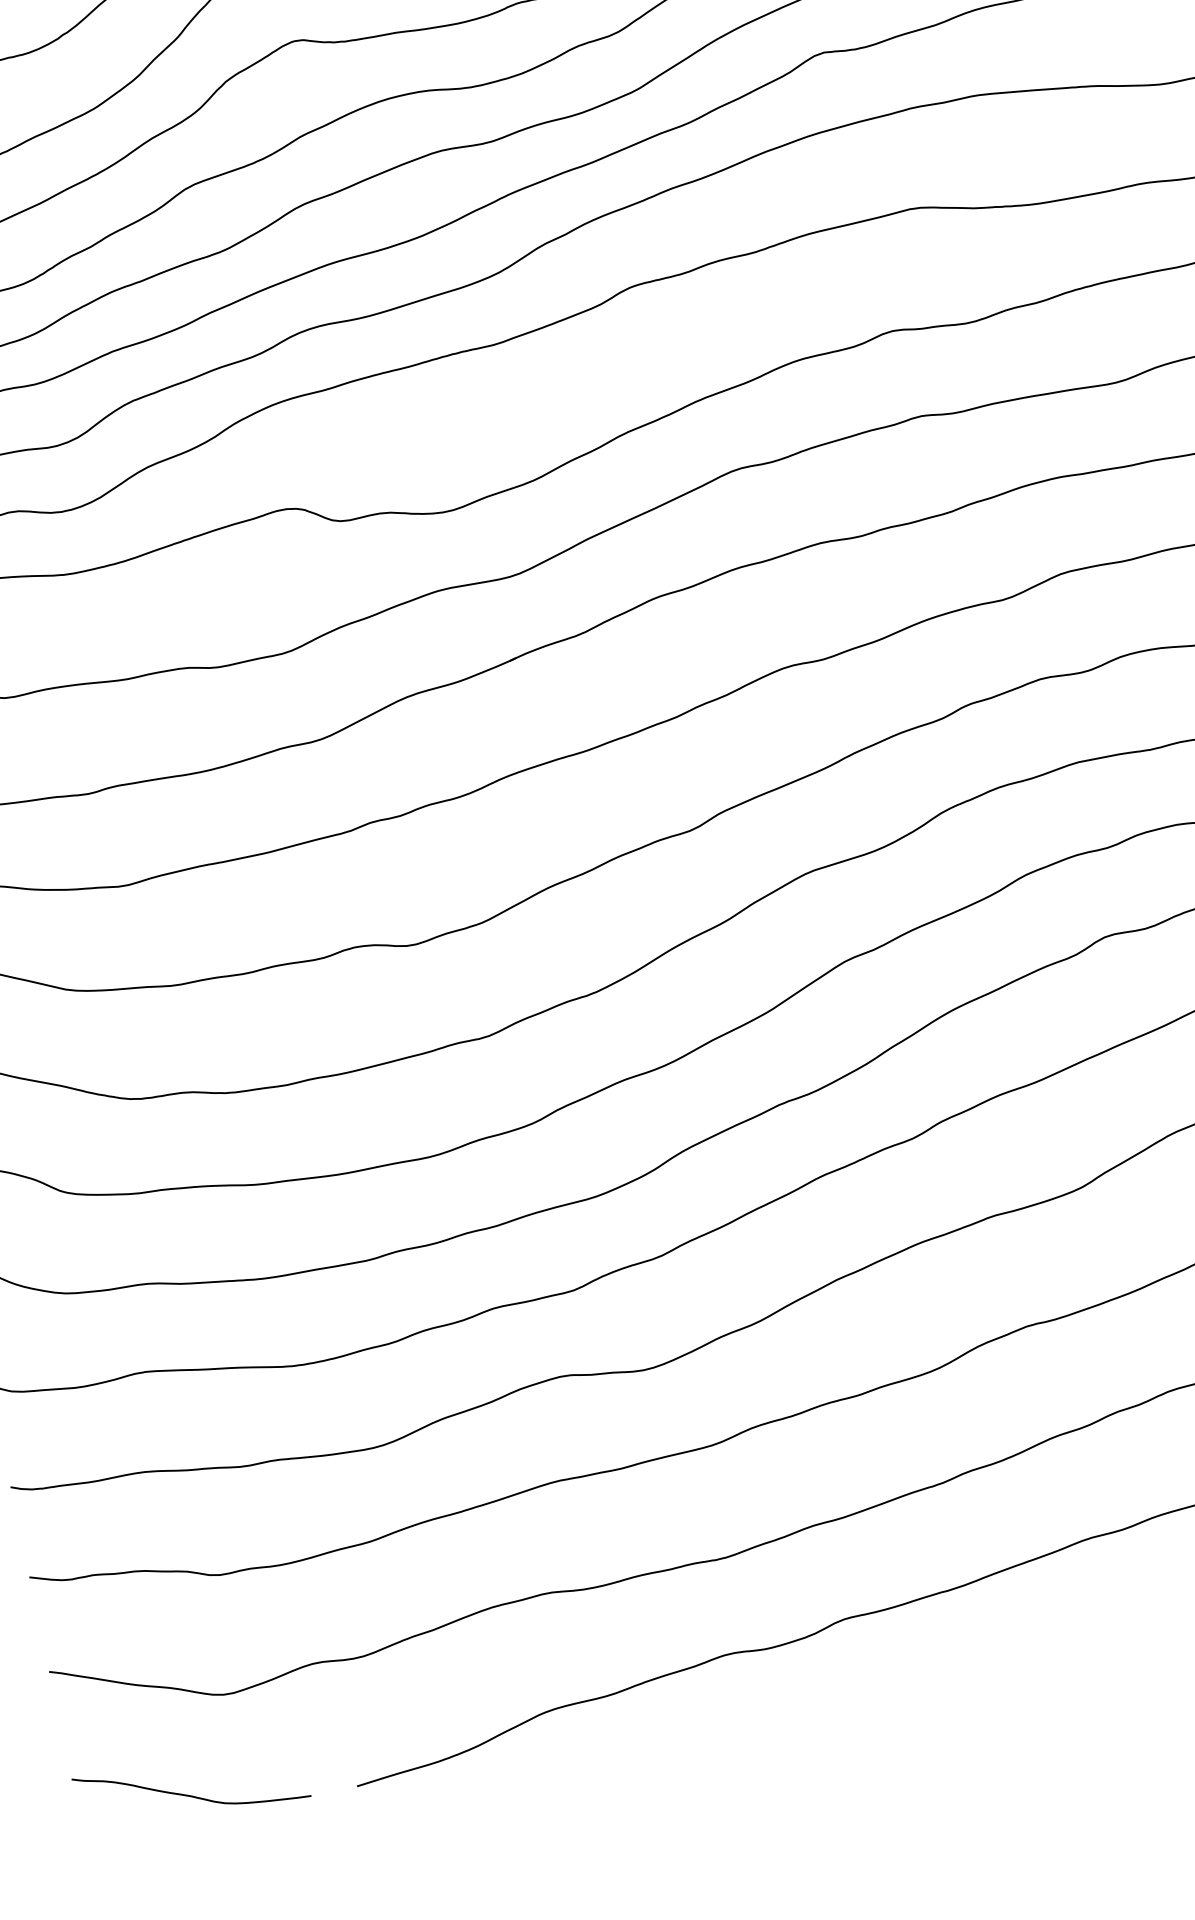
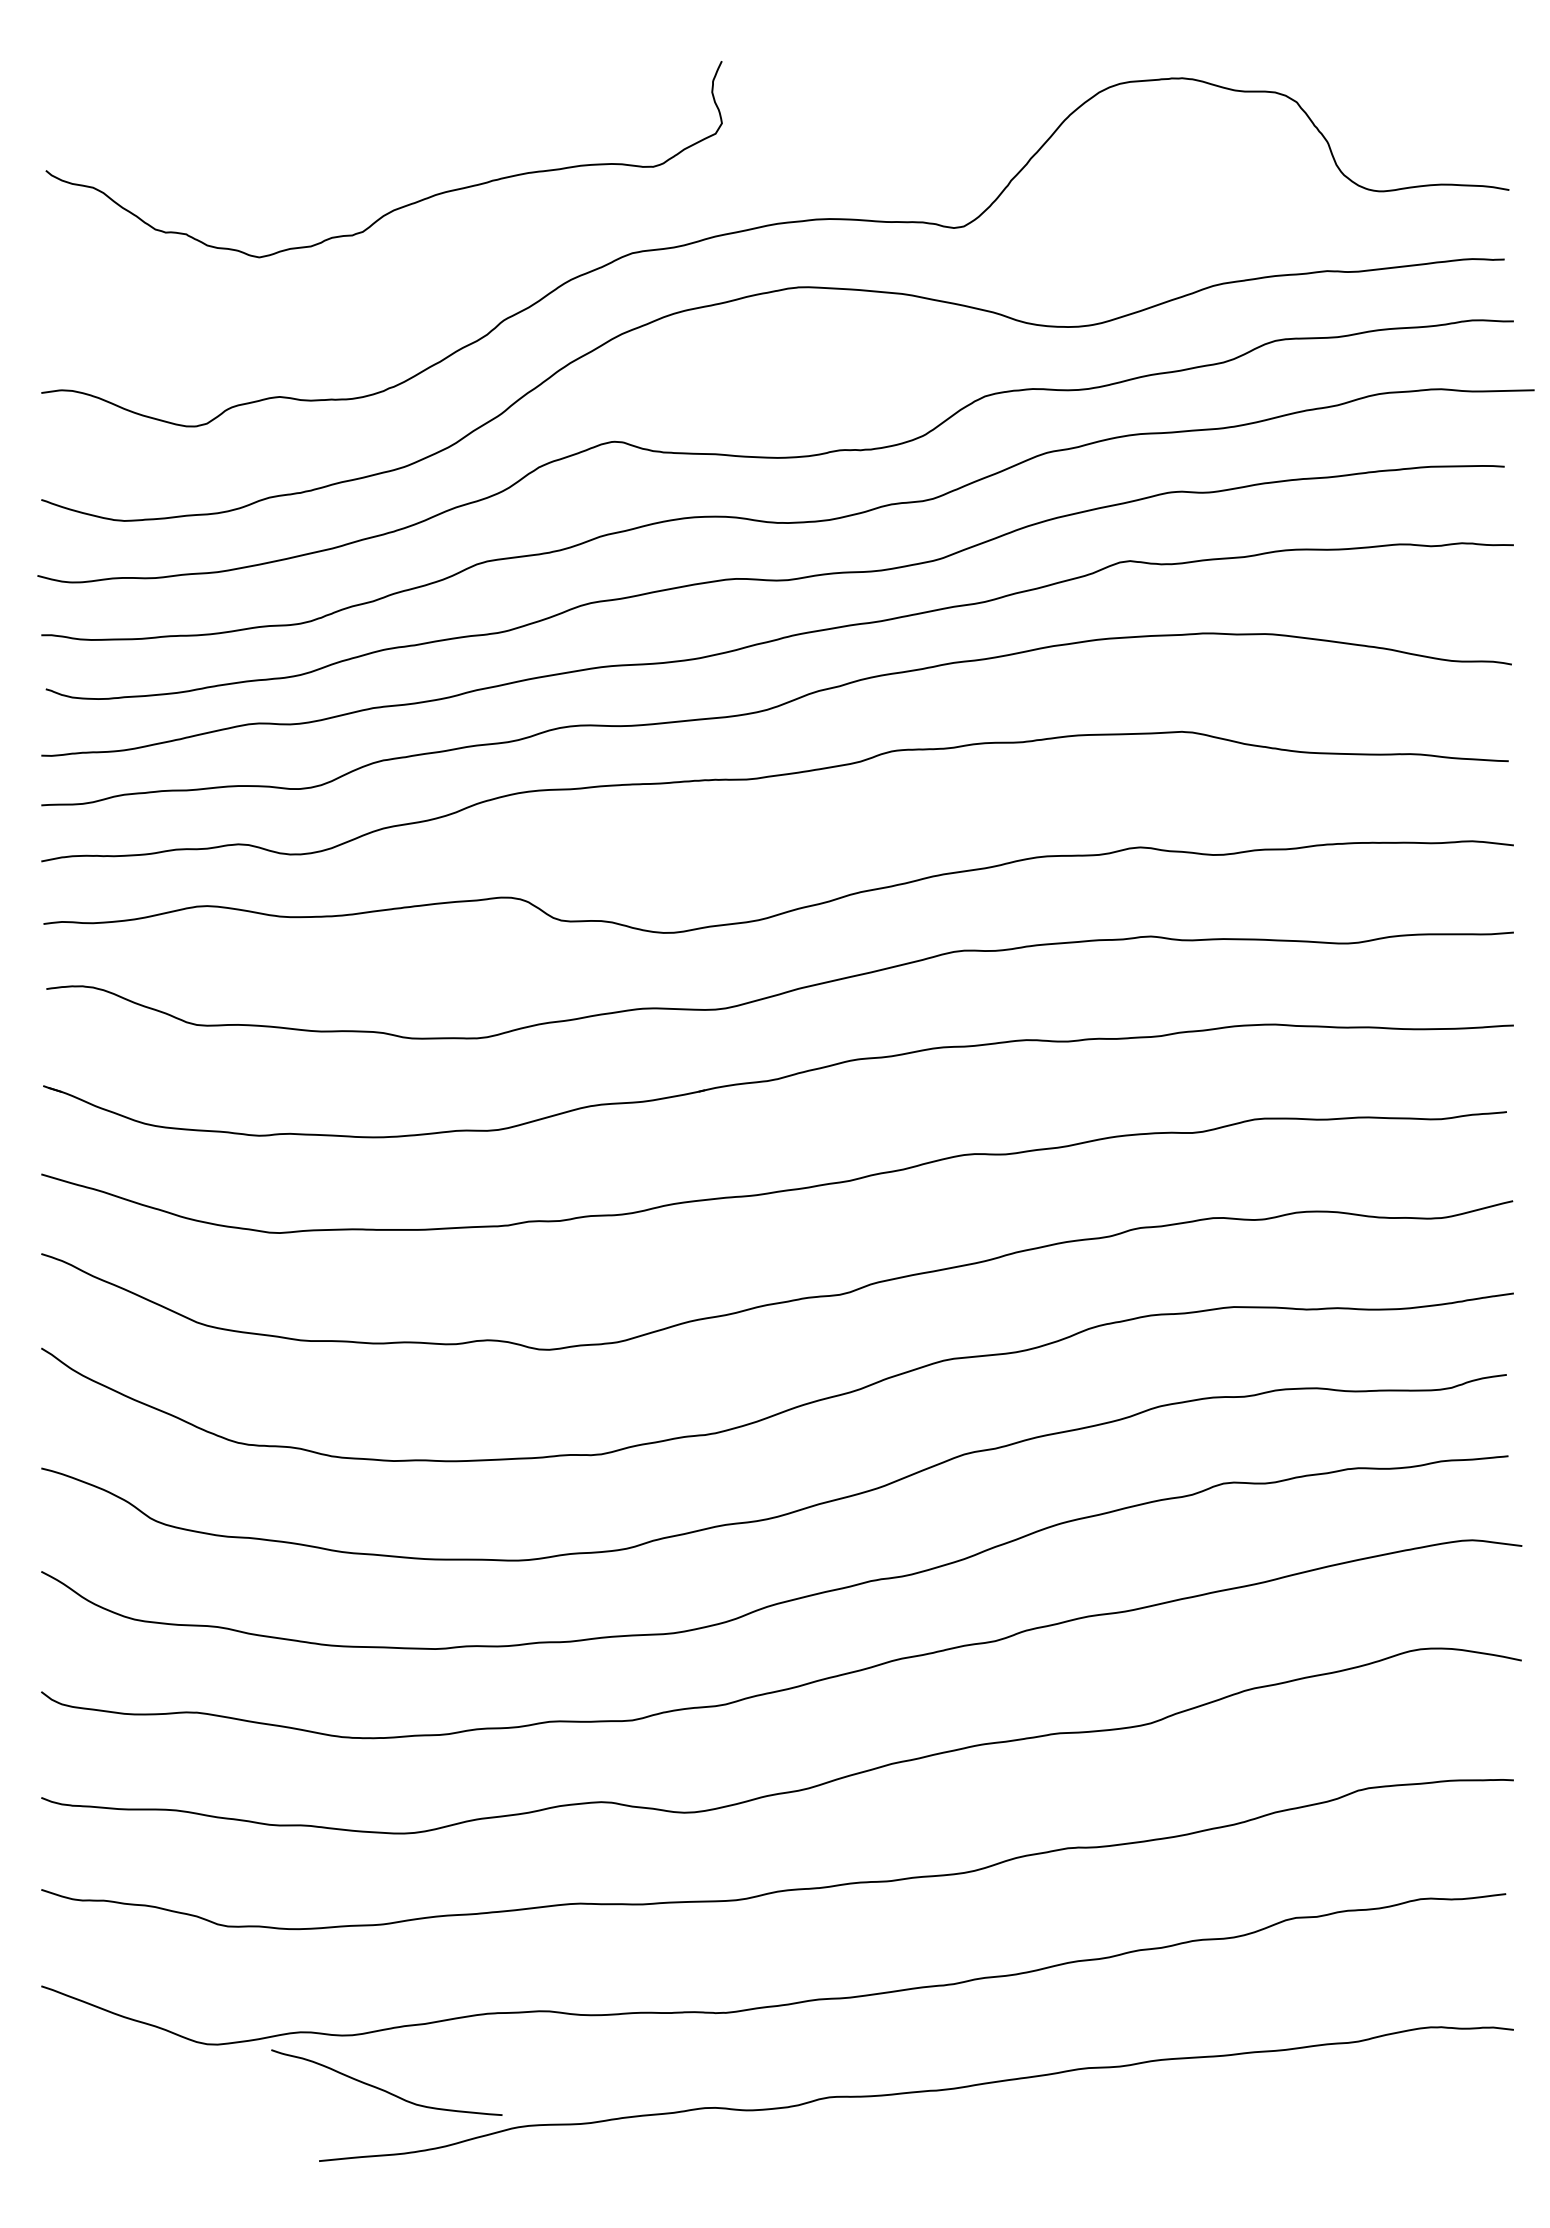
curve: (190, 1794) -> (384, 2089), moved

